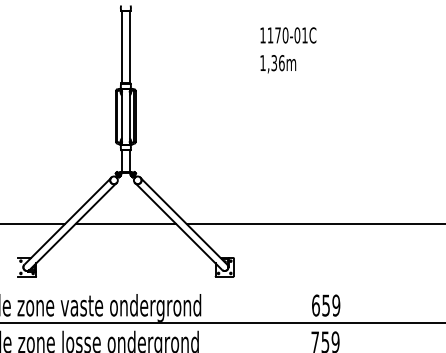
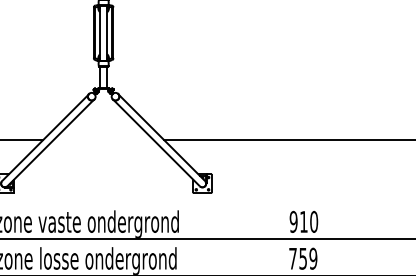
line: (125, 223) -> (103, 139), removed
text: (326, 305) -> (304, 221), 659 -> 910

